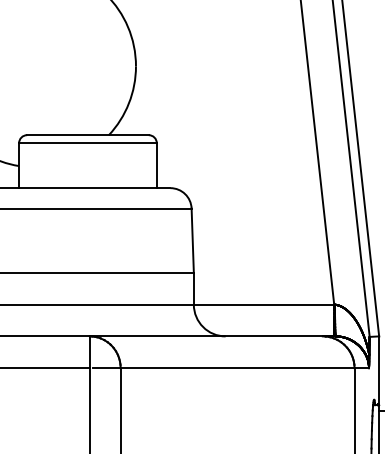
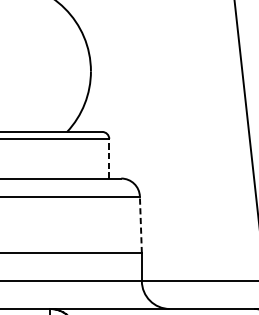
line: (156, 165) -> (109, 158), solid -> dashed
line: (192, 240) -> (140, 224), solid -> dashed

